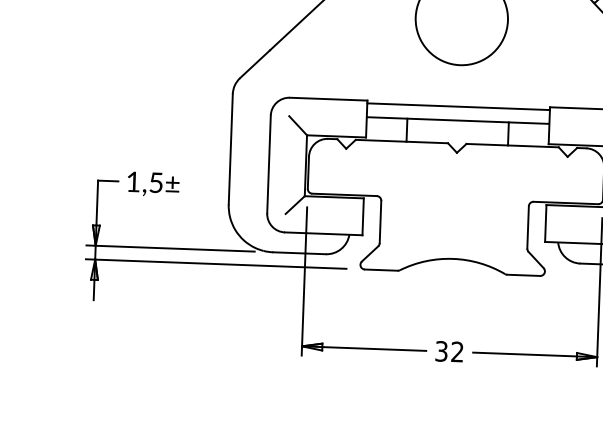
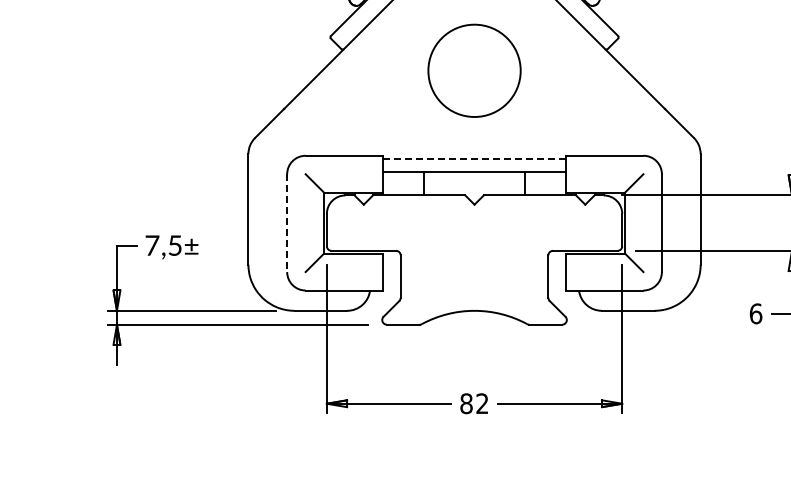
line: (459, 106) -> (475, 158), solid -> dashed
line: (269, 164) -> (287, 223), solid -> dashed
text: (133, 181) -> (152, 245), 1,5± -> 7,5±
text: (441, 351) -> (466, 403), 32 -> 82

